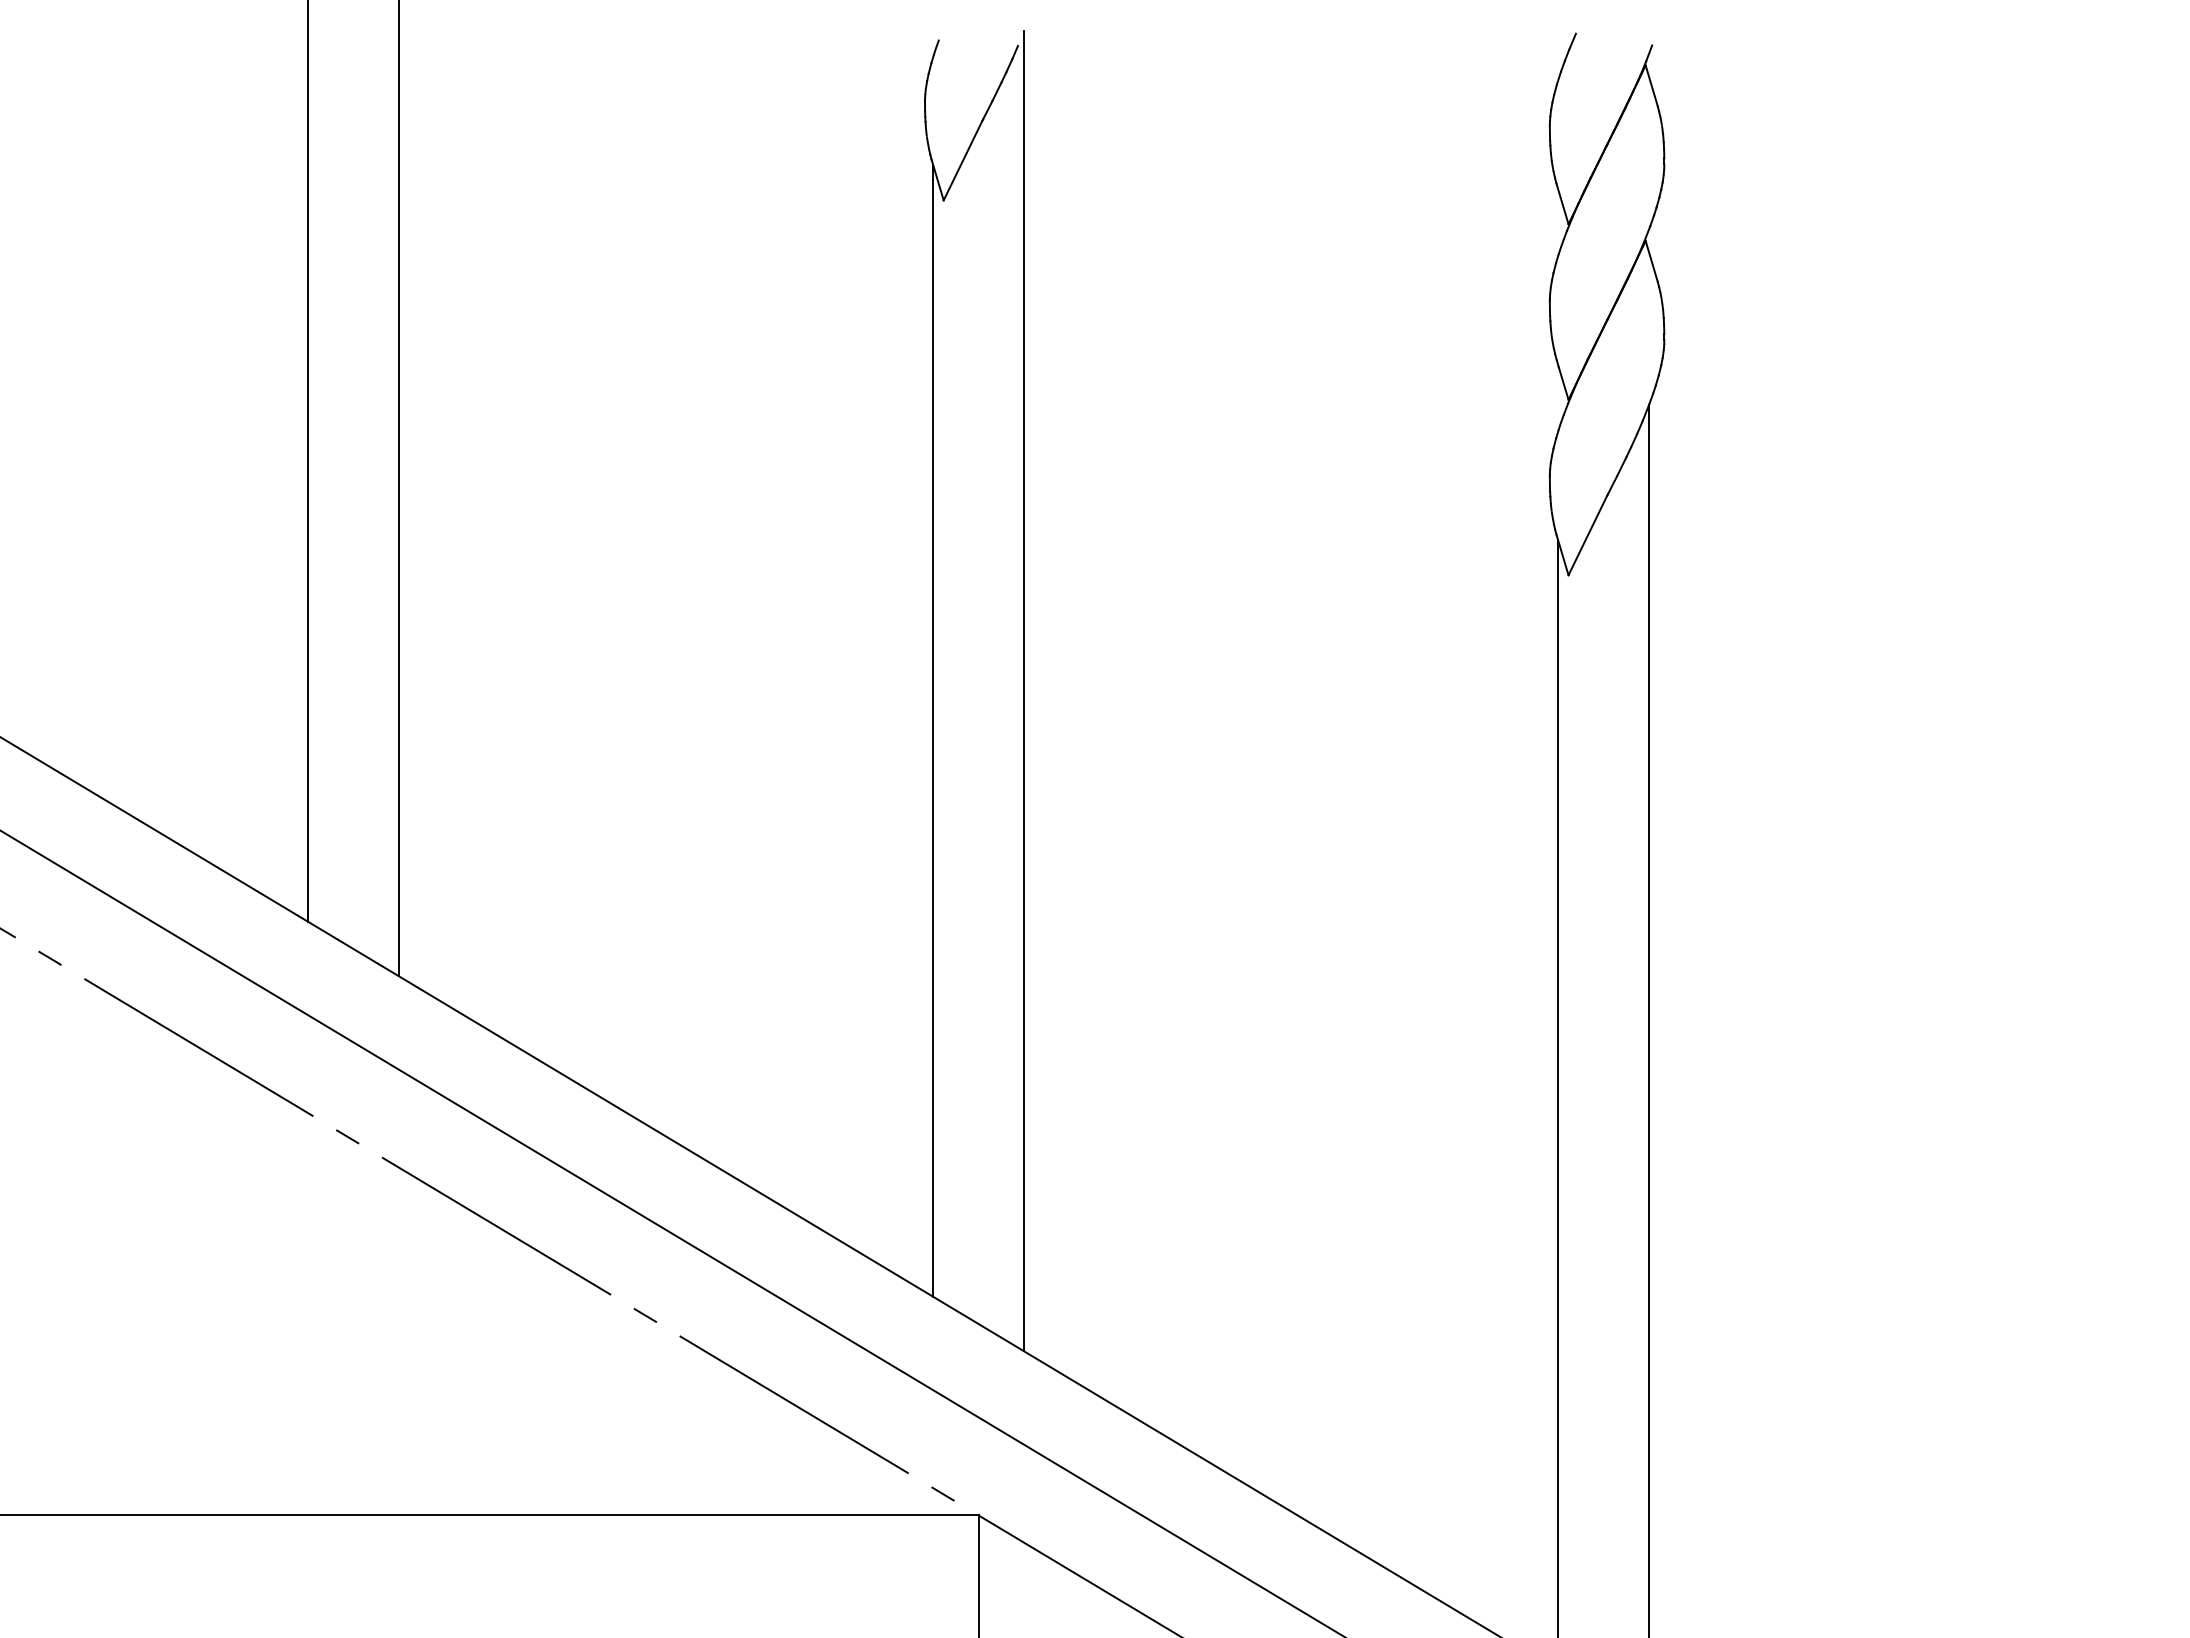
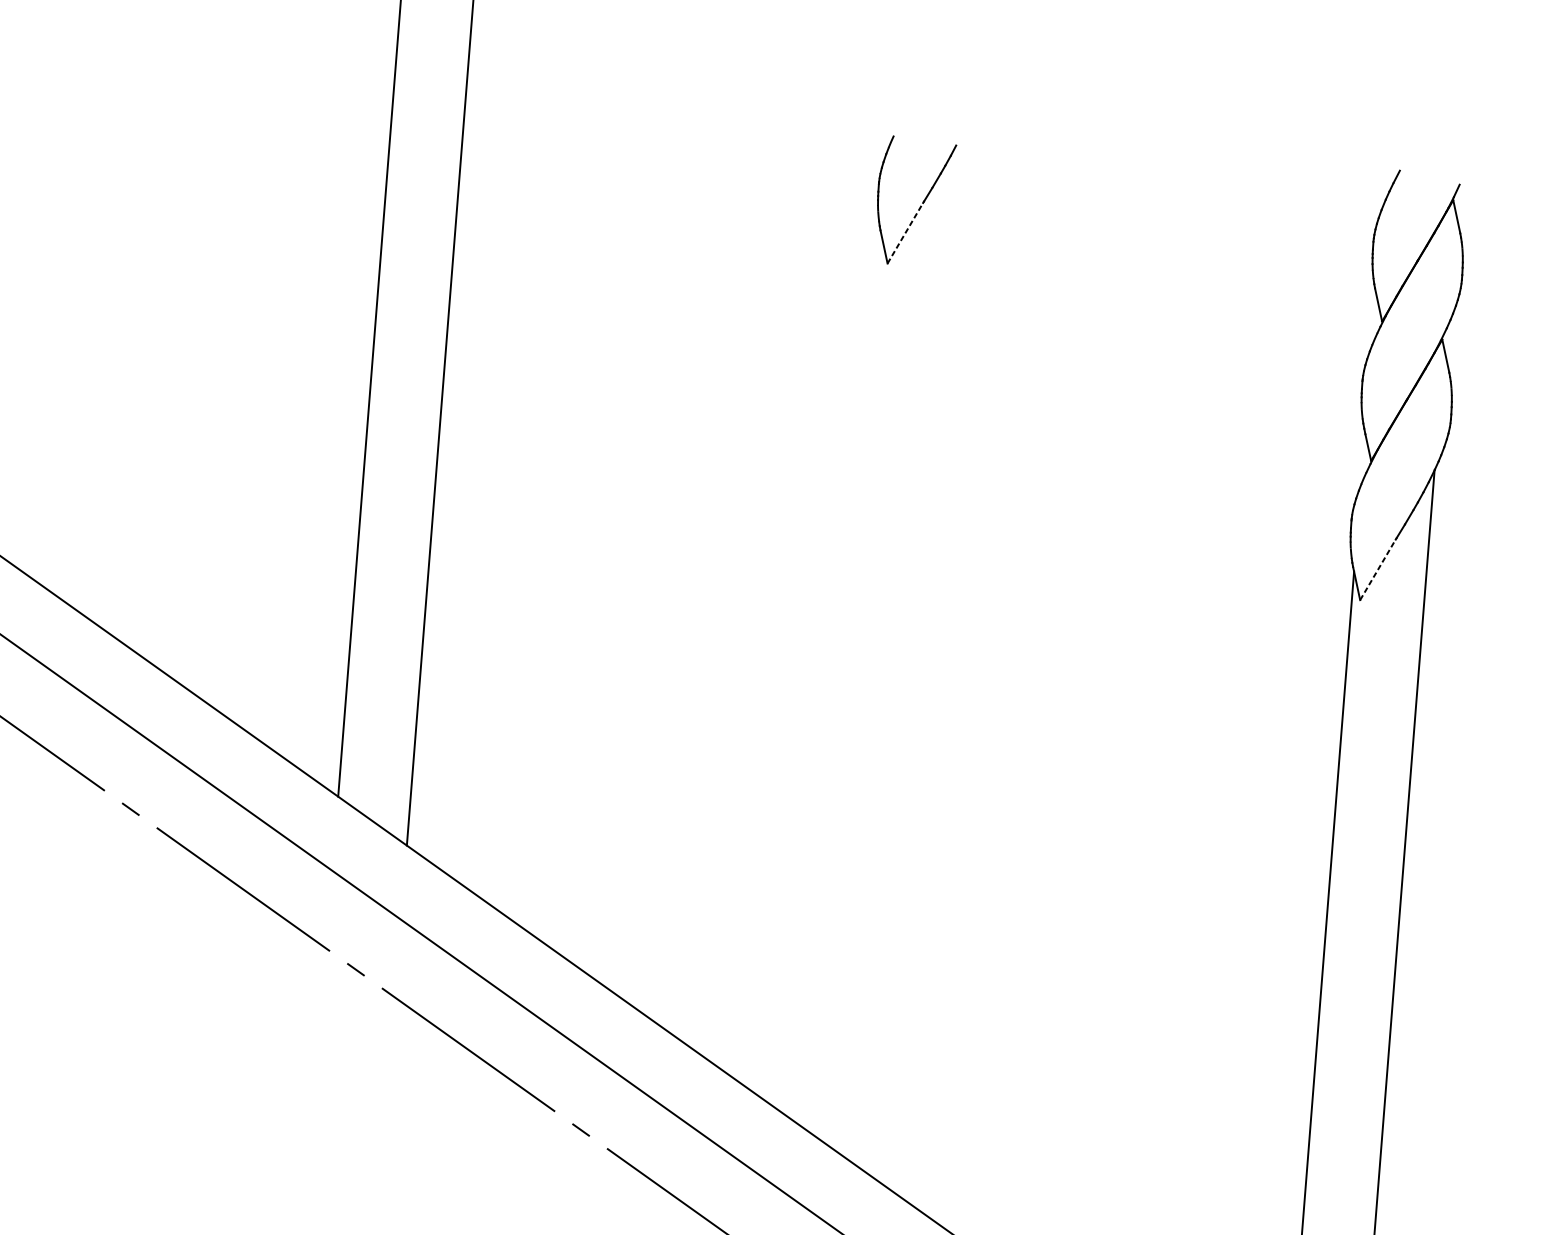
line: (963, 160) -> (905, 233), solid -> dashed
line: (1588, 535) -> (1378, 569), solid -> dashed
line: (1024, 690) -> (921, 657), removed
line: (933, 730) -> (846, 683), removed

